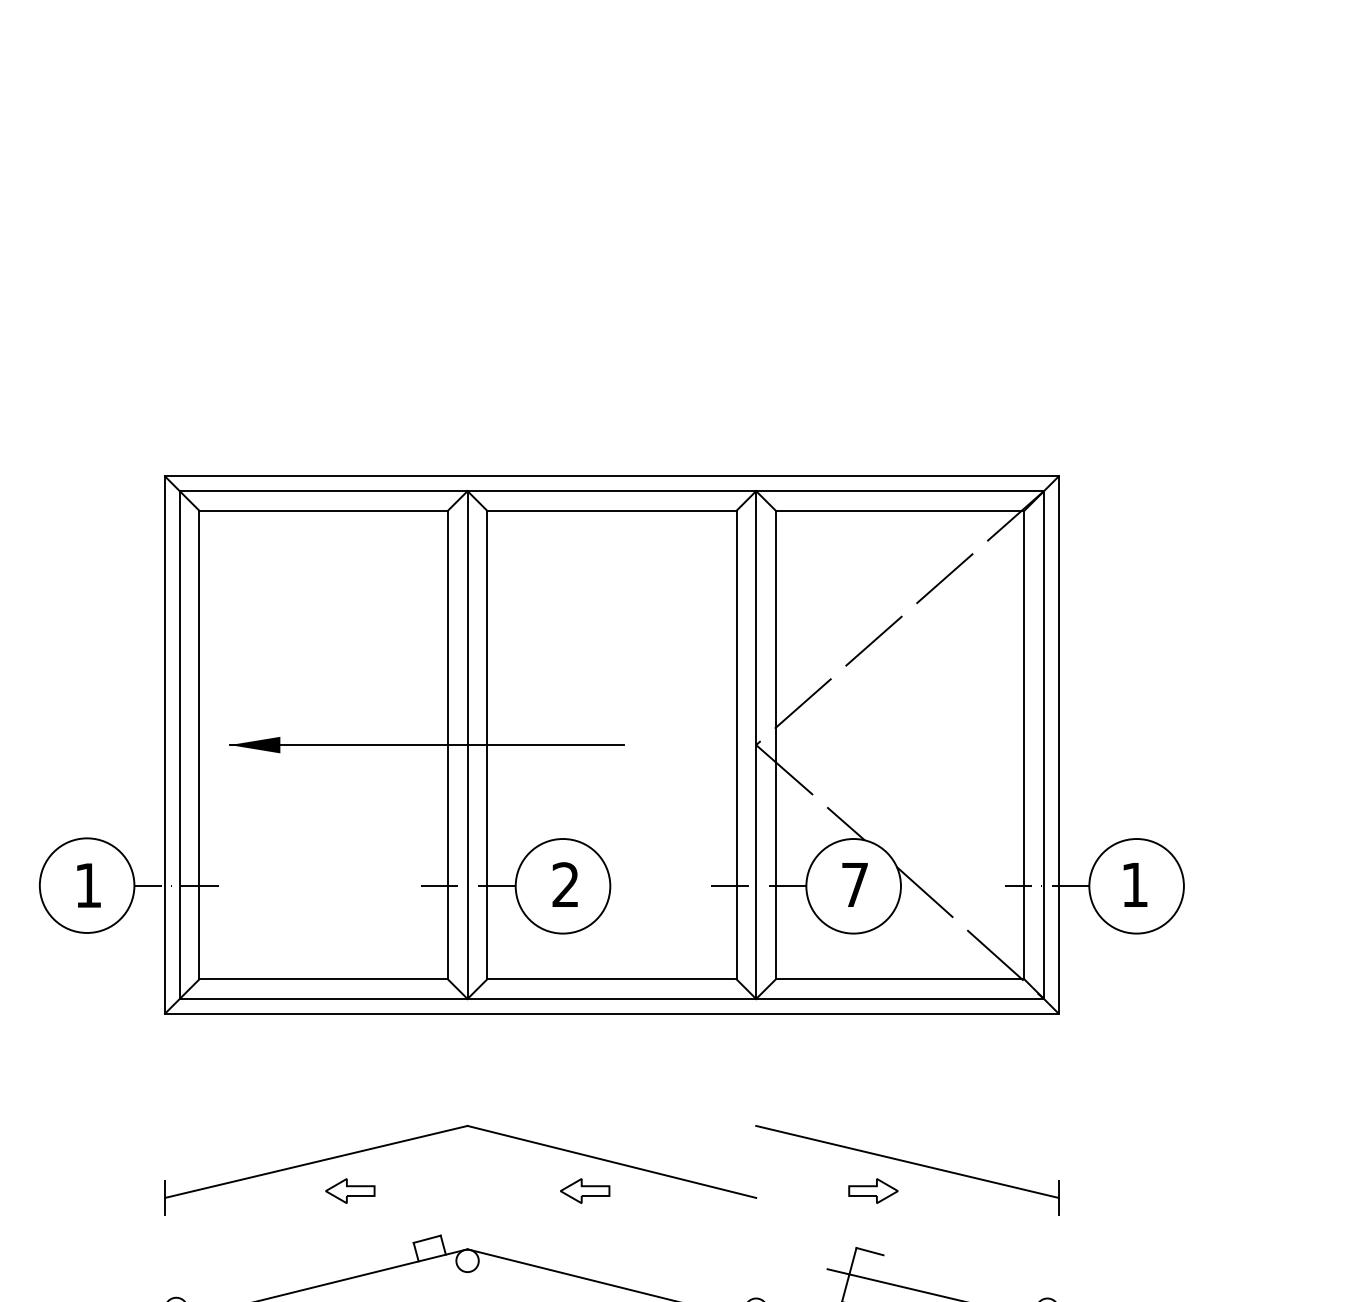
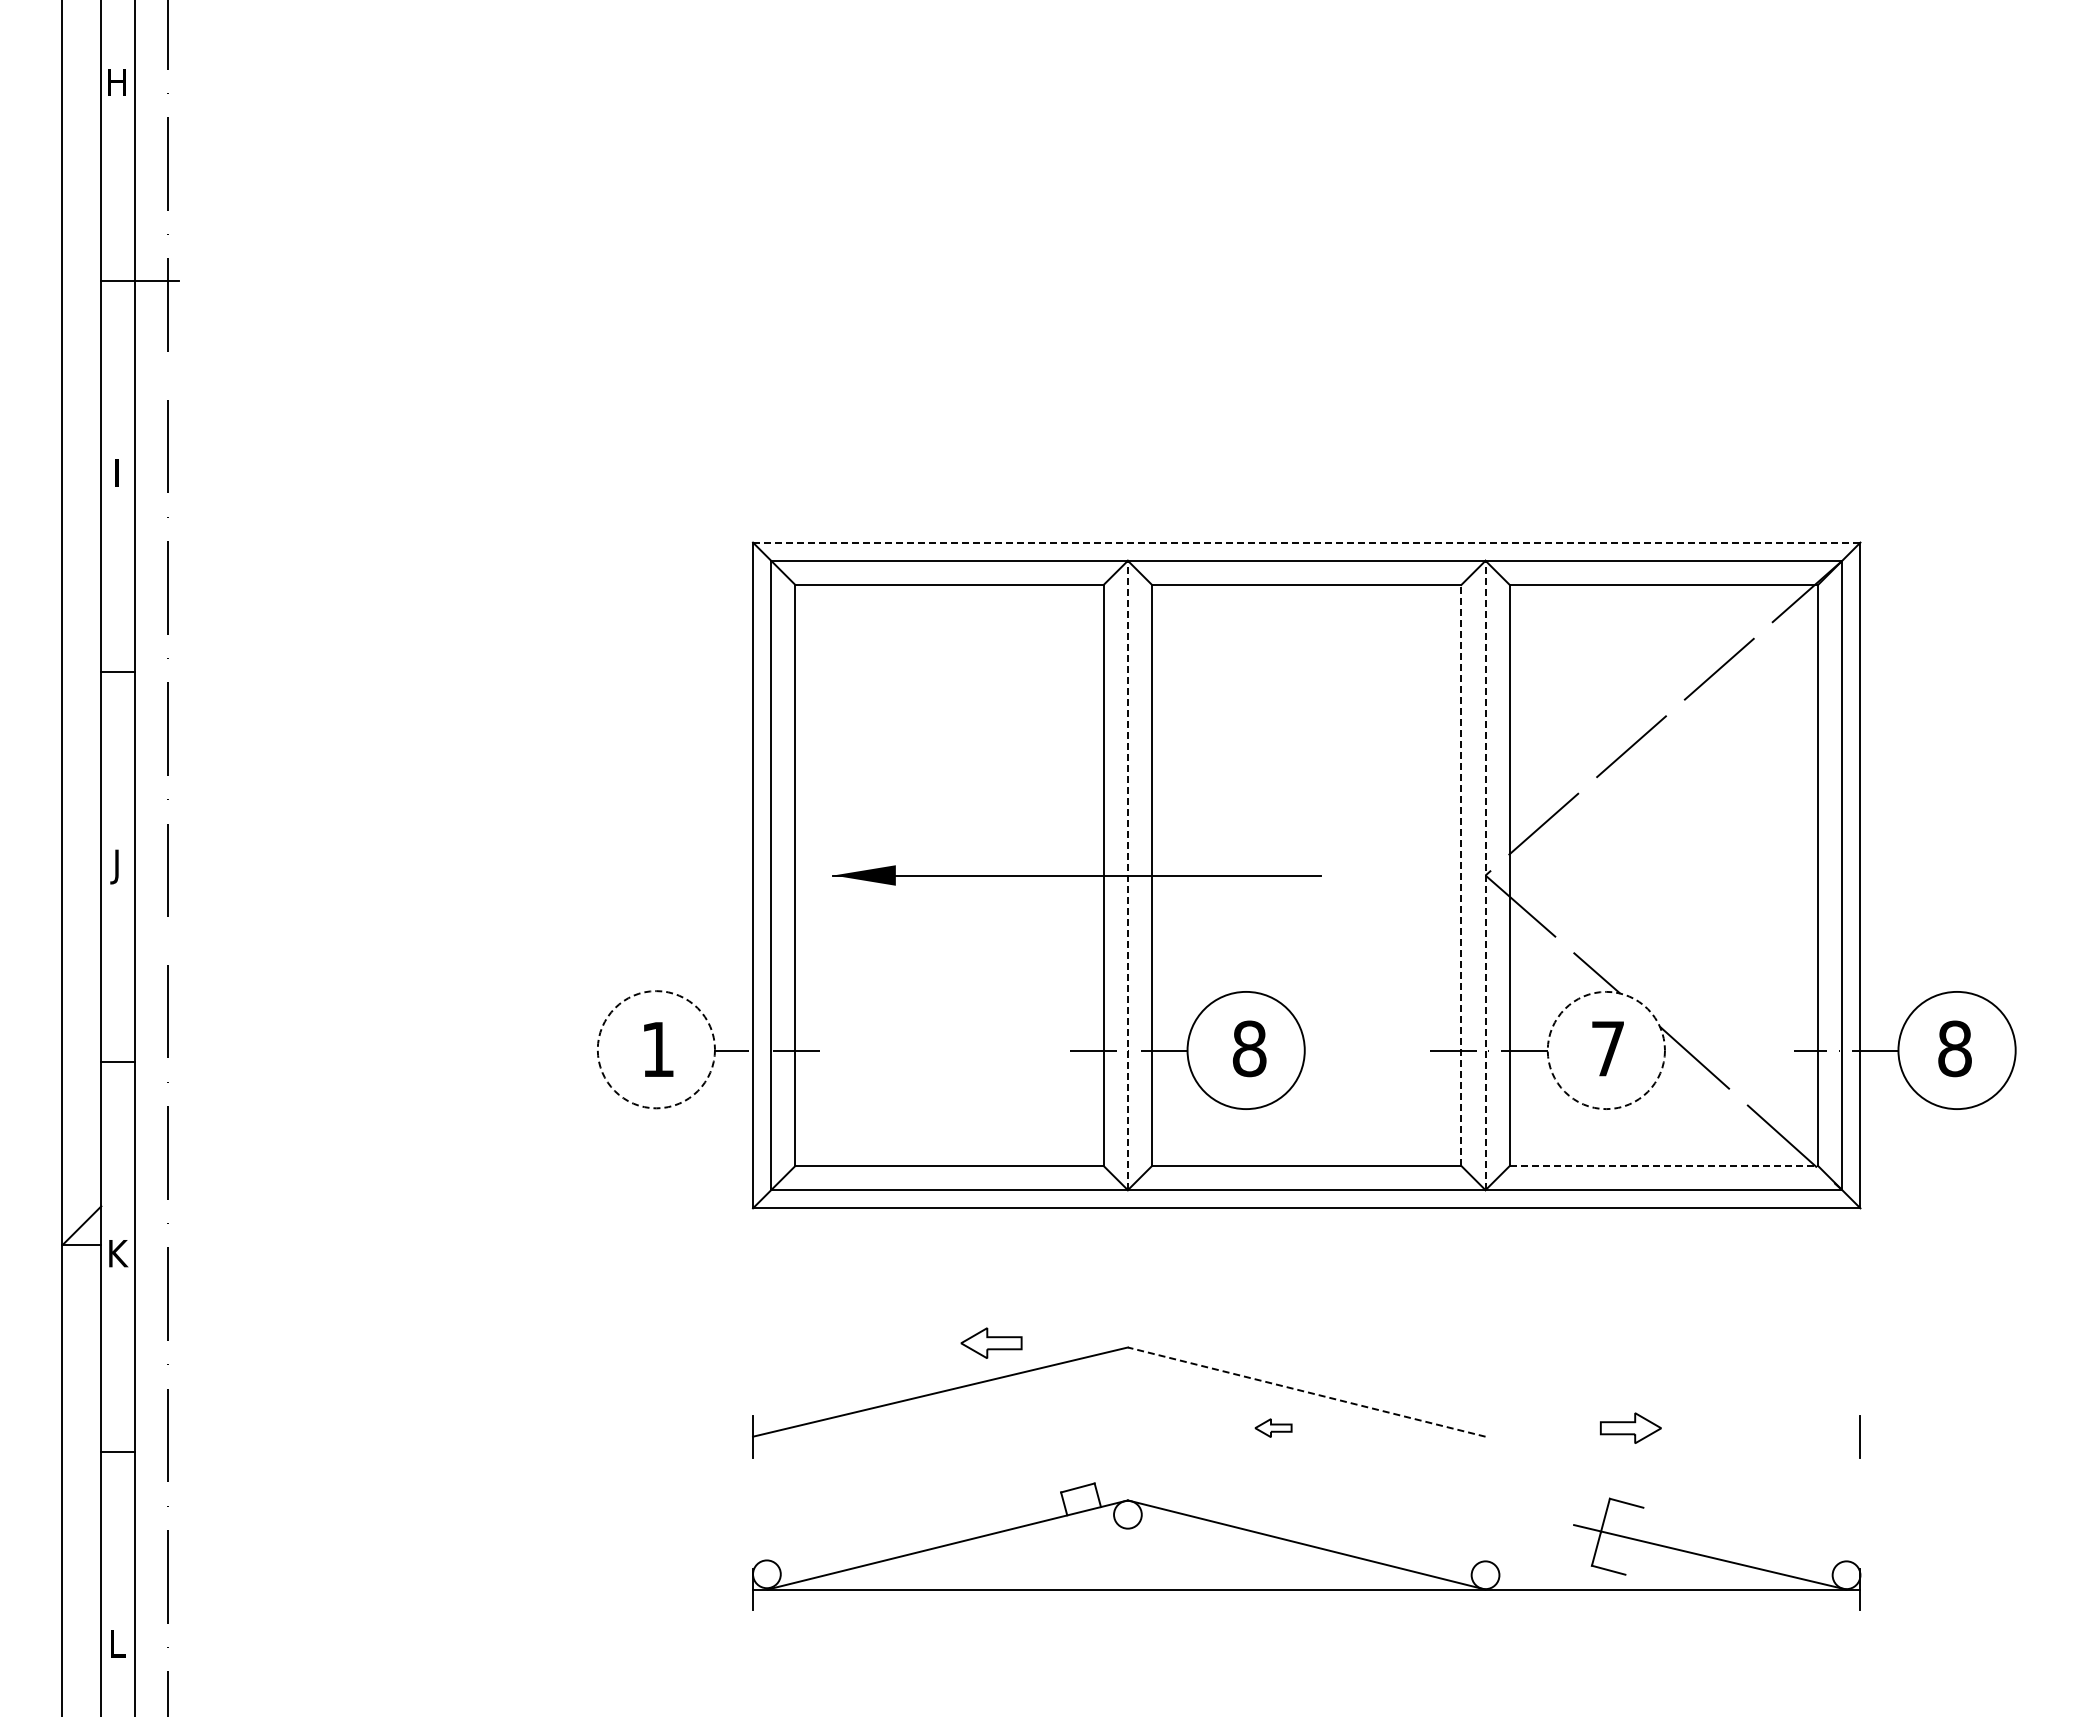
line: (611, 476) -> (1306, 542), solid -> dashed
line: (736, 744) -> (1461, 874), solid -> dashed
line: (467, 745) -> (1127, 875), solid -> dashed
line: (756, 745) -> (1485, 875), solid -> dashed
text: (565, 884) -> (1249, 1048), 2 -> 8
text: (1134, 884) -> (1954, 1048), 1 -> 8
circle: (87, 885) -> (656, 1049), solid -> dashed
circle: (853, 886) -> (1606, 1050), solid -> dashed
line: (900, 979) -> (1664, 1165), solid -> dashed
line: (611, 1161) -> (1306, 1391), solid -> dashed
line: (907, 1161) -> (1672, 1391), removed
part: (350, 1190) -> (991, 1342), moved
part: (585, 1190) -> (1273, 1427), size x0.6

